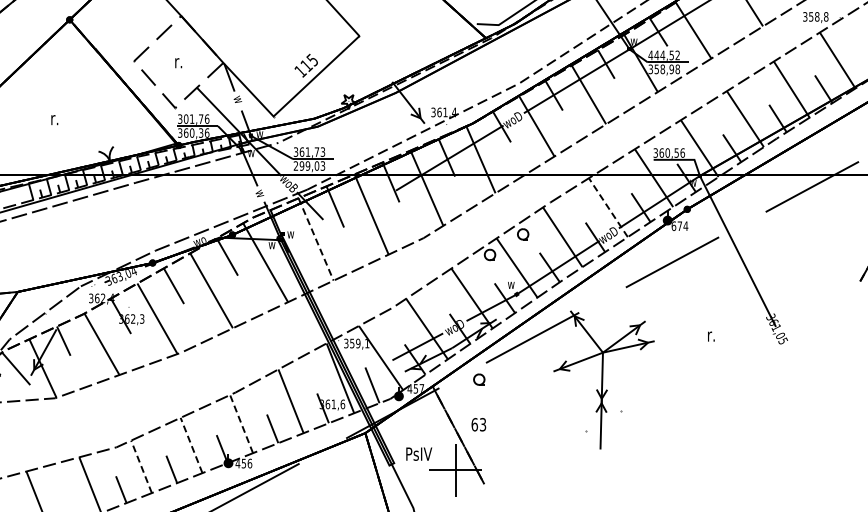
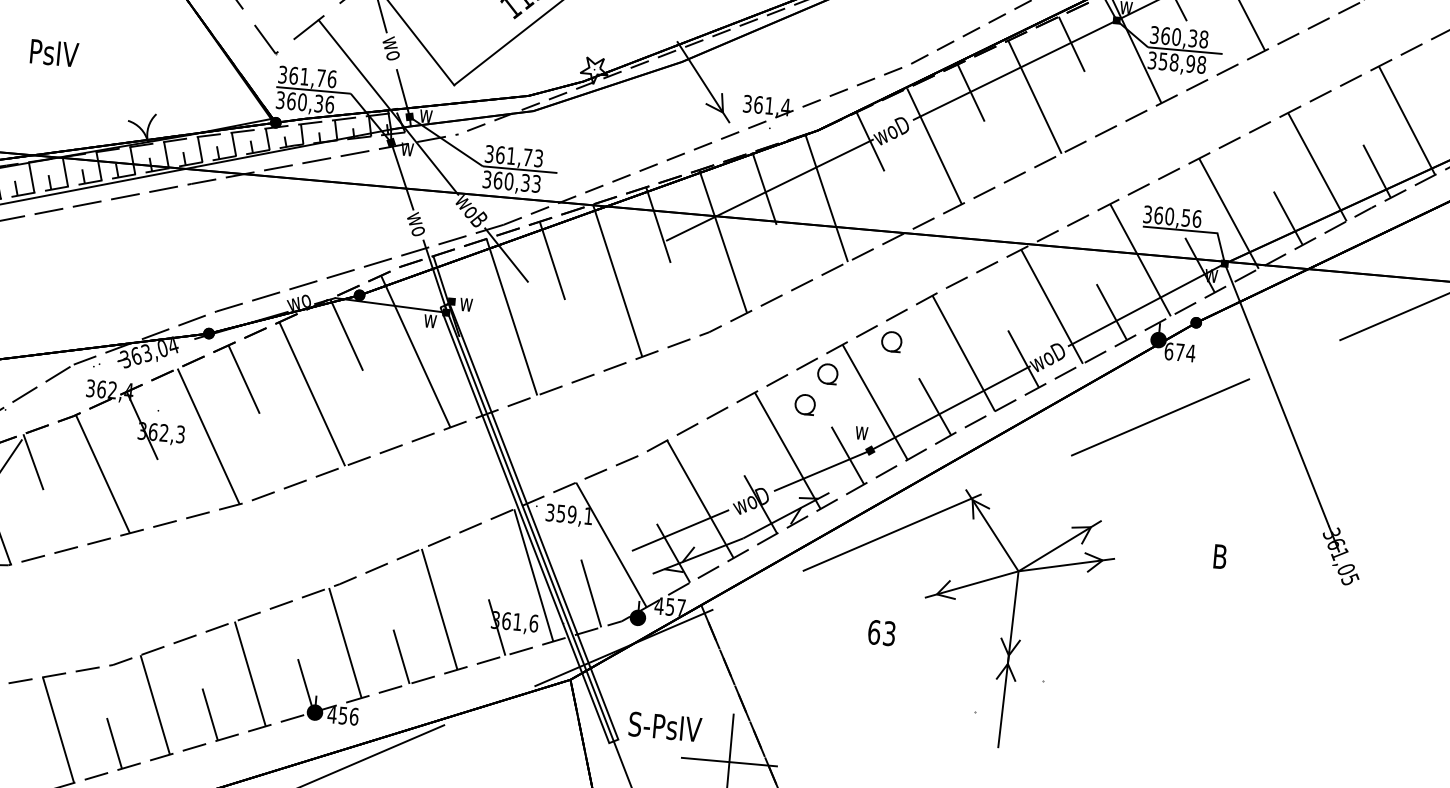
text: (664, 55) -> (1179, 37), 444,52 -> 360,38
text: (237, 99) -> (390, 48), w -> wo
text: (55, 118) -> (54, 53), r. -> PsIV
text: (186, 118) -> (294, 74), 301,76 -> 361,76
text: (306, 165) -> (506, 180), 299,03 -> 360,33
text: (259, 193) -> (415, 223), w -> wo
line: (608, 207) -> (1052, 306), dashed -> solid
line: (316, 239) -> (512, 317), dashed -> solid
text: (711, 334) -> (1220, 555), r. -> B
part: (479, 379) -> (805, 404), moved
line: (241, 423) -> (345, 641), dashed -> solid
text: (478, 424) -> (881, 632), moved
line: (191, 445) -> (250, 674), dashed -> solid
text: (418, 453) -> (664, 725), PsIV -> S-PsIV
line: (141, 466) -> (155, 704), dashed -> solid

